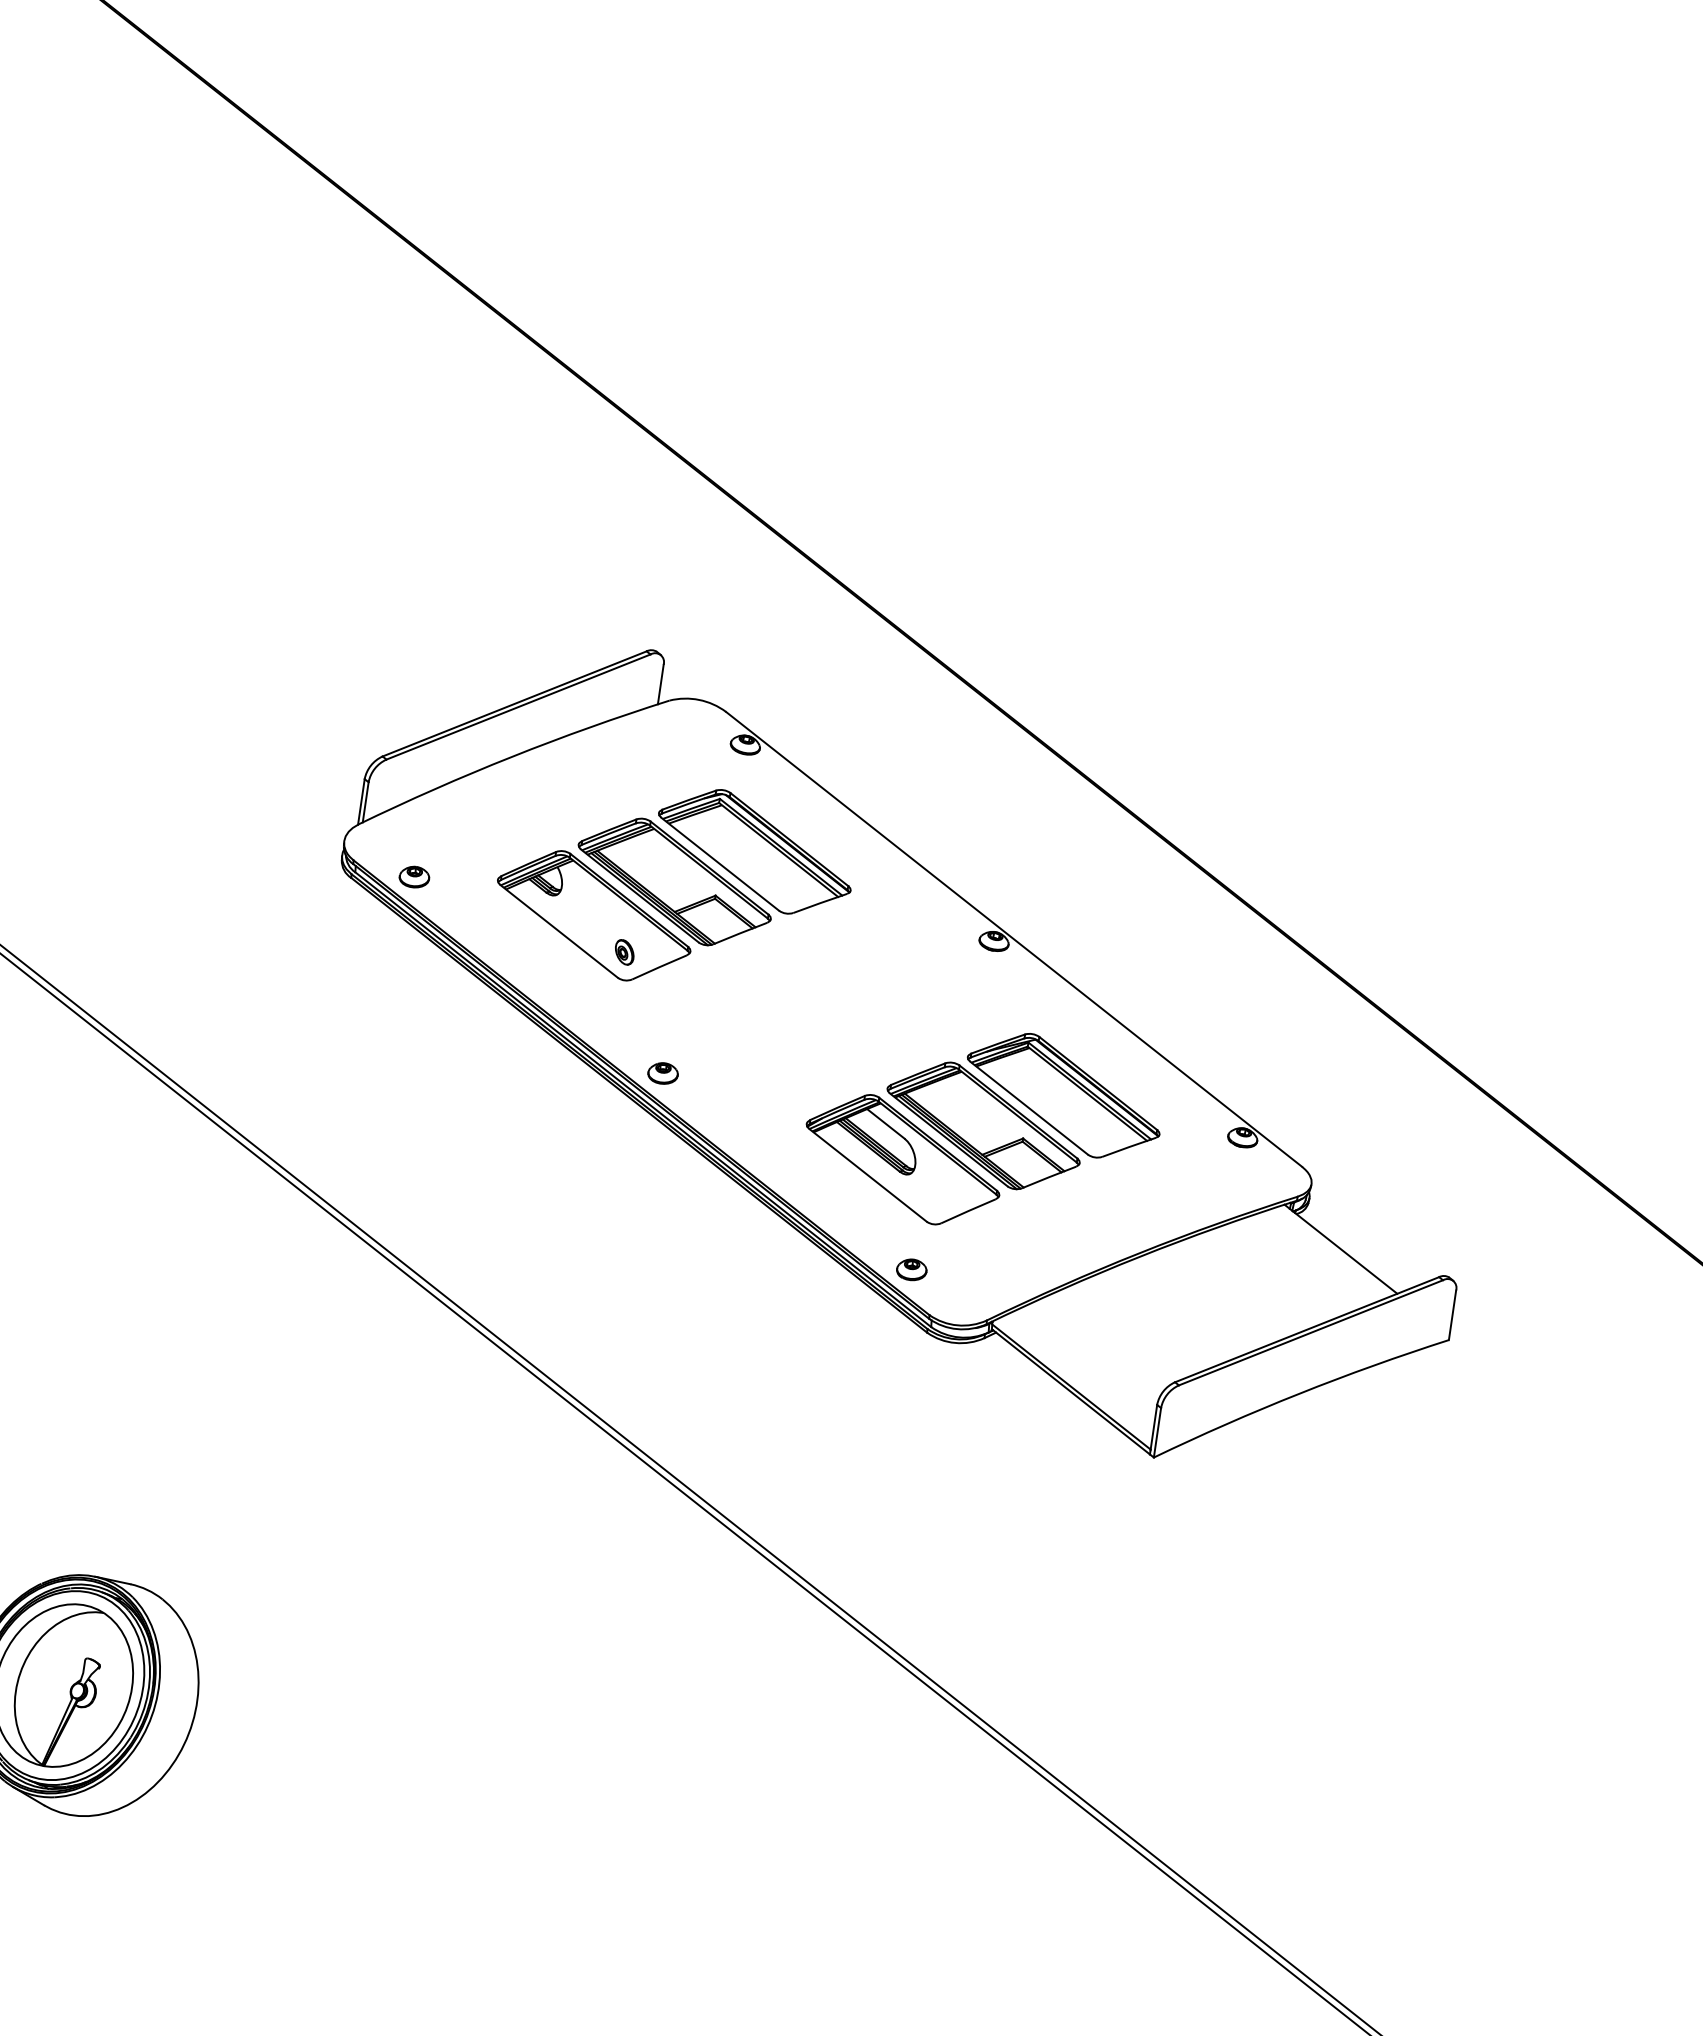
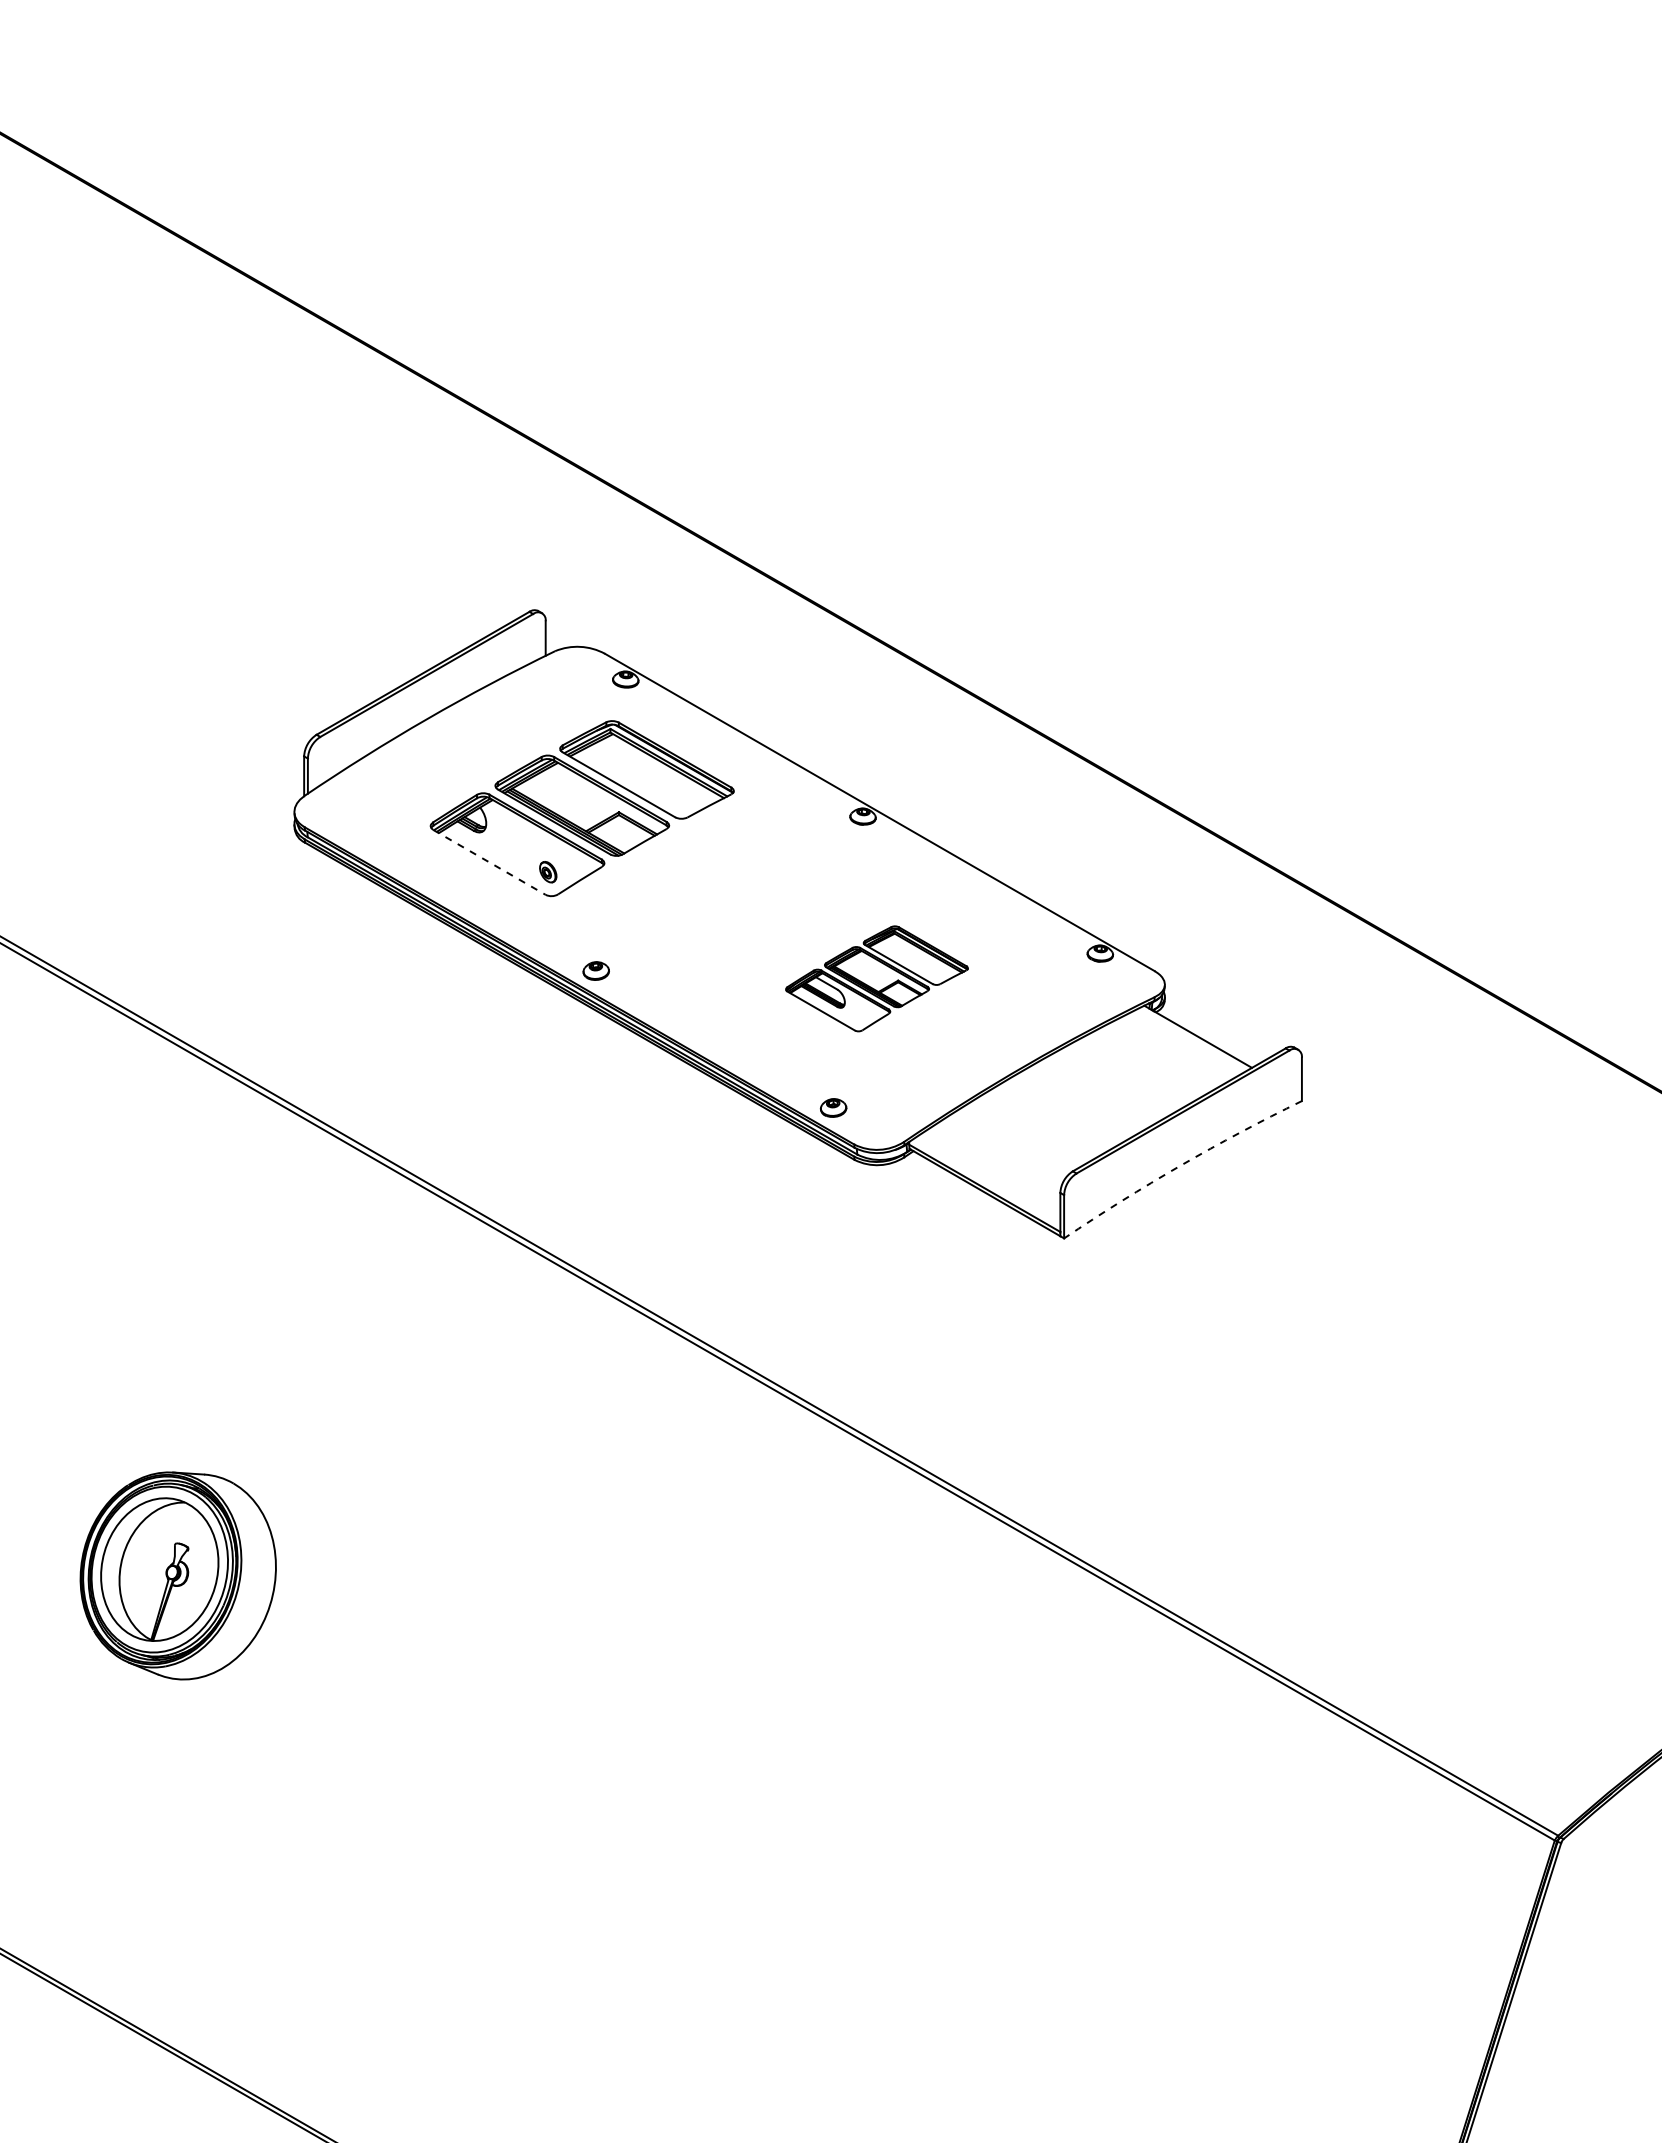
part: (414, 876) -> (358, 833), removed
line: (559, 931) -> (489, 862), solid -> dashed
part: (982, 1128) -> (876, 978), size x0.6
arc: (1299, 1393) -> (1180, 1165), solid -> dashed

